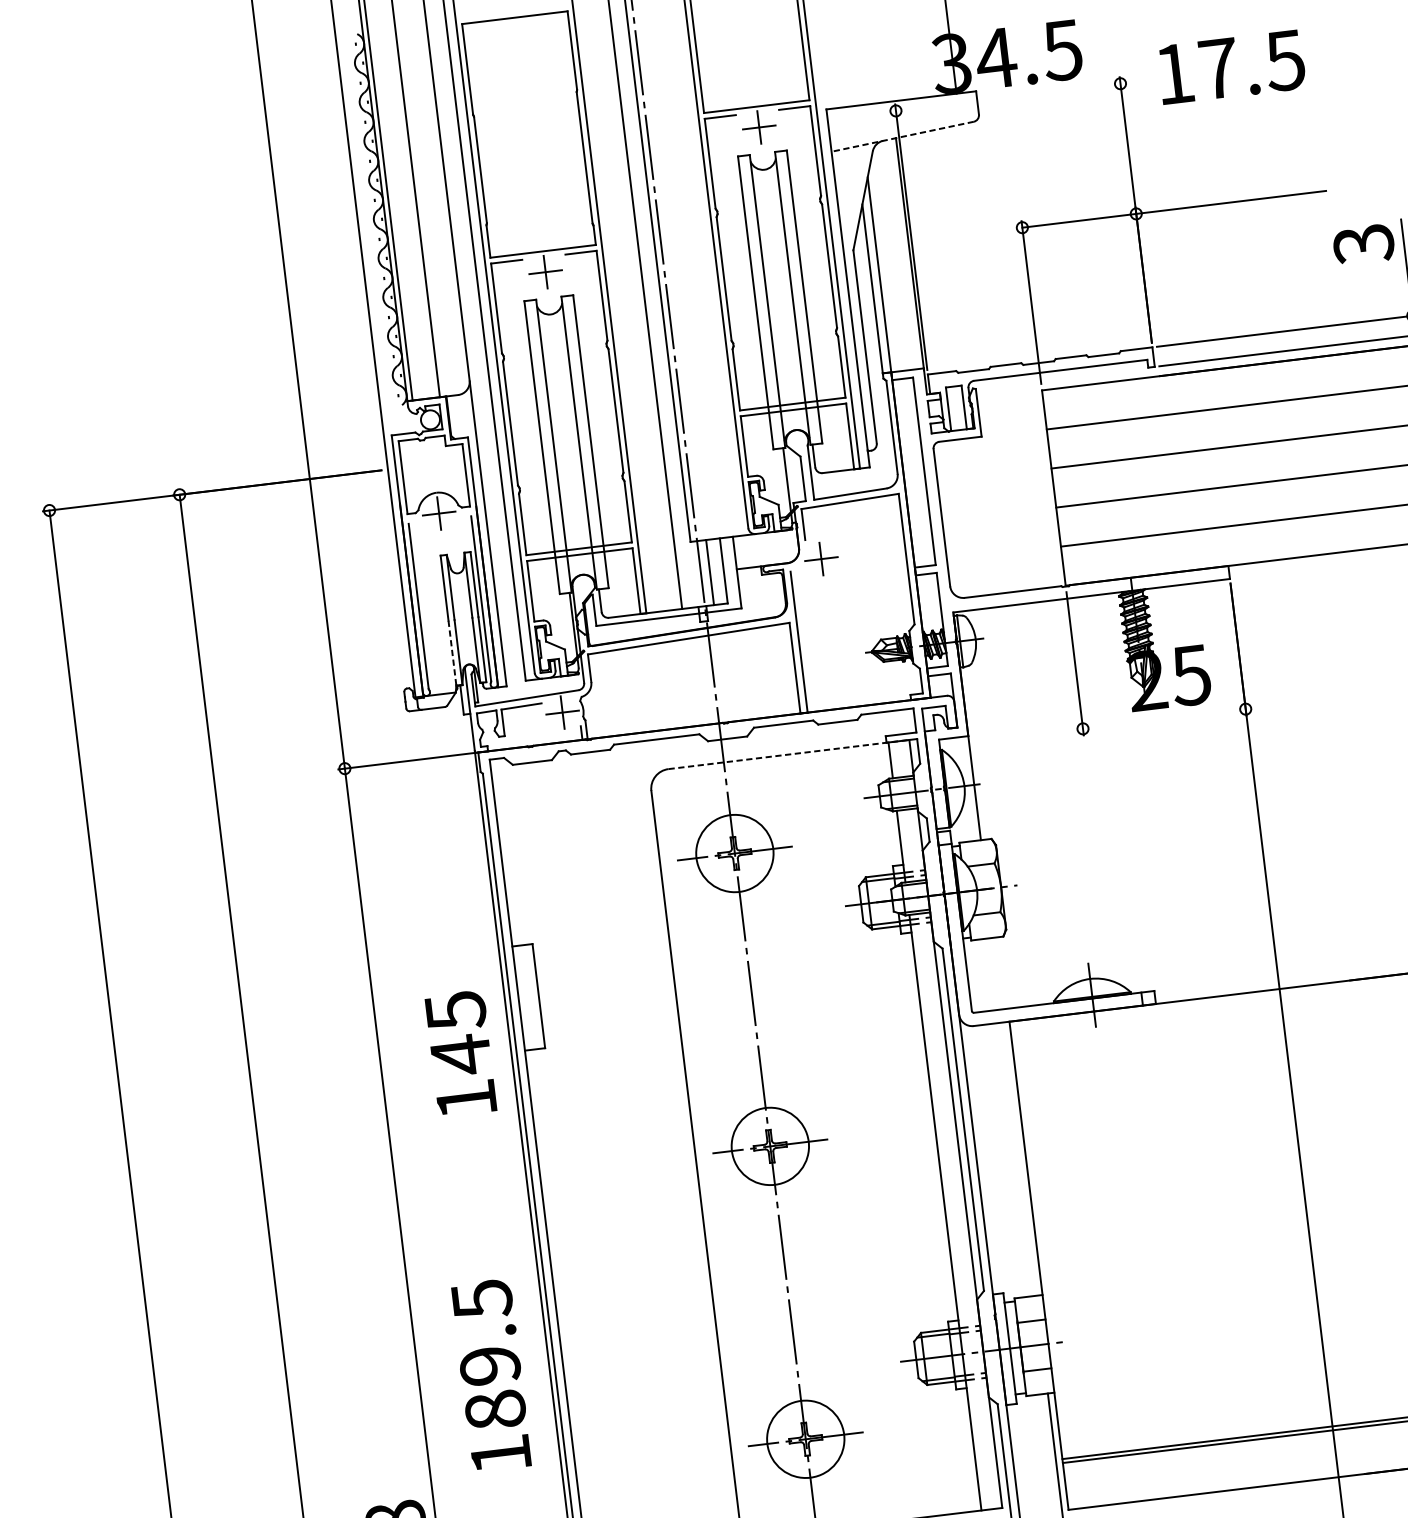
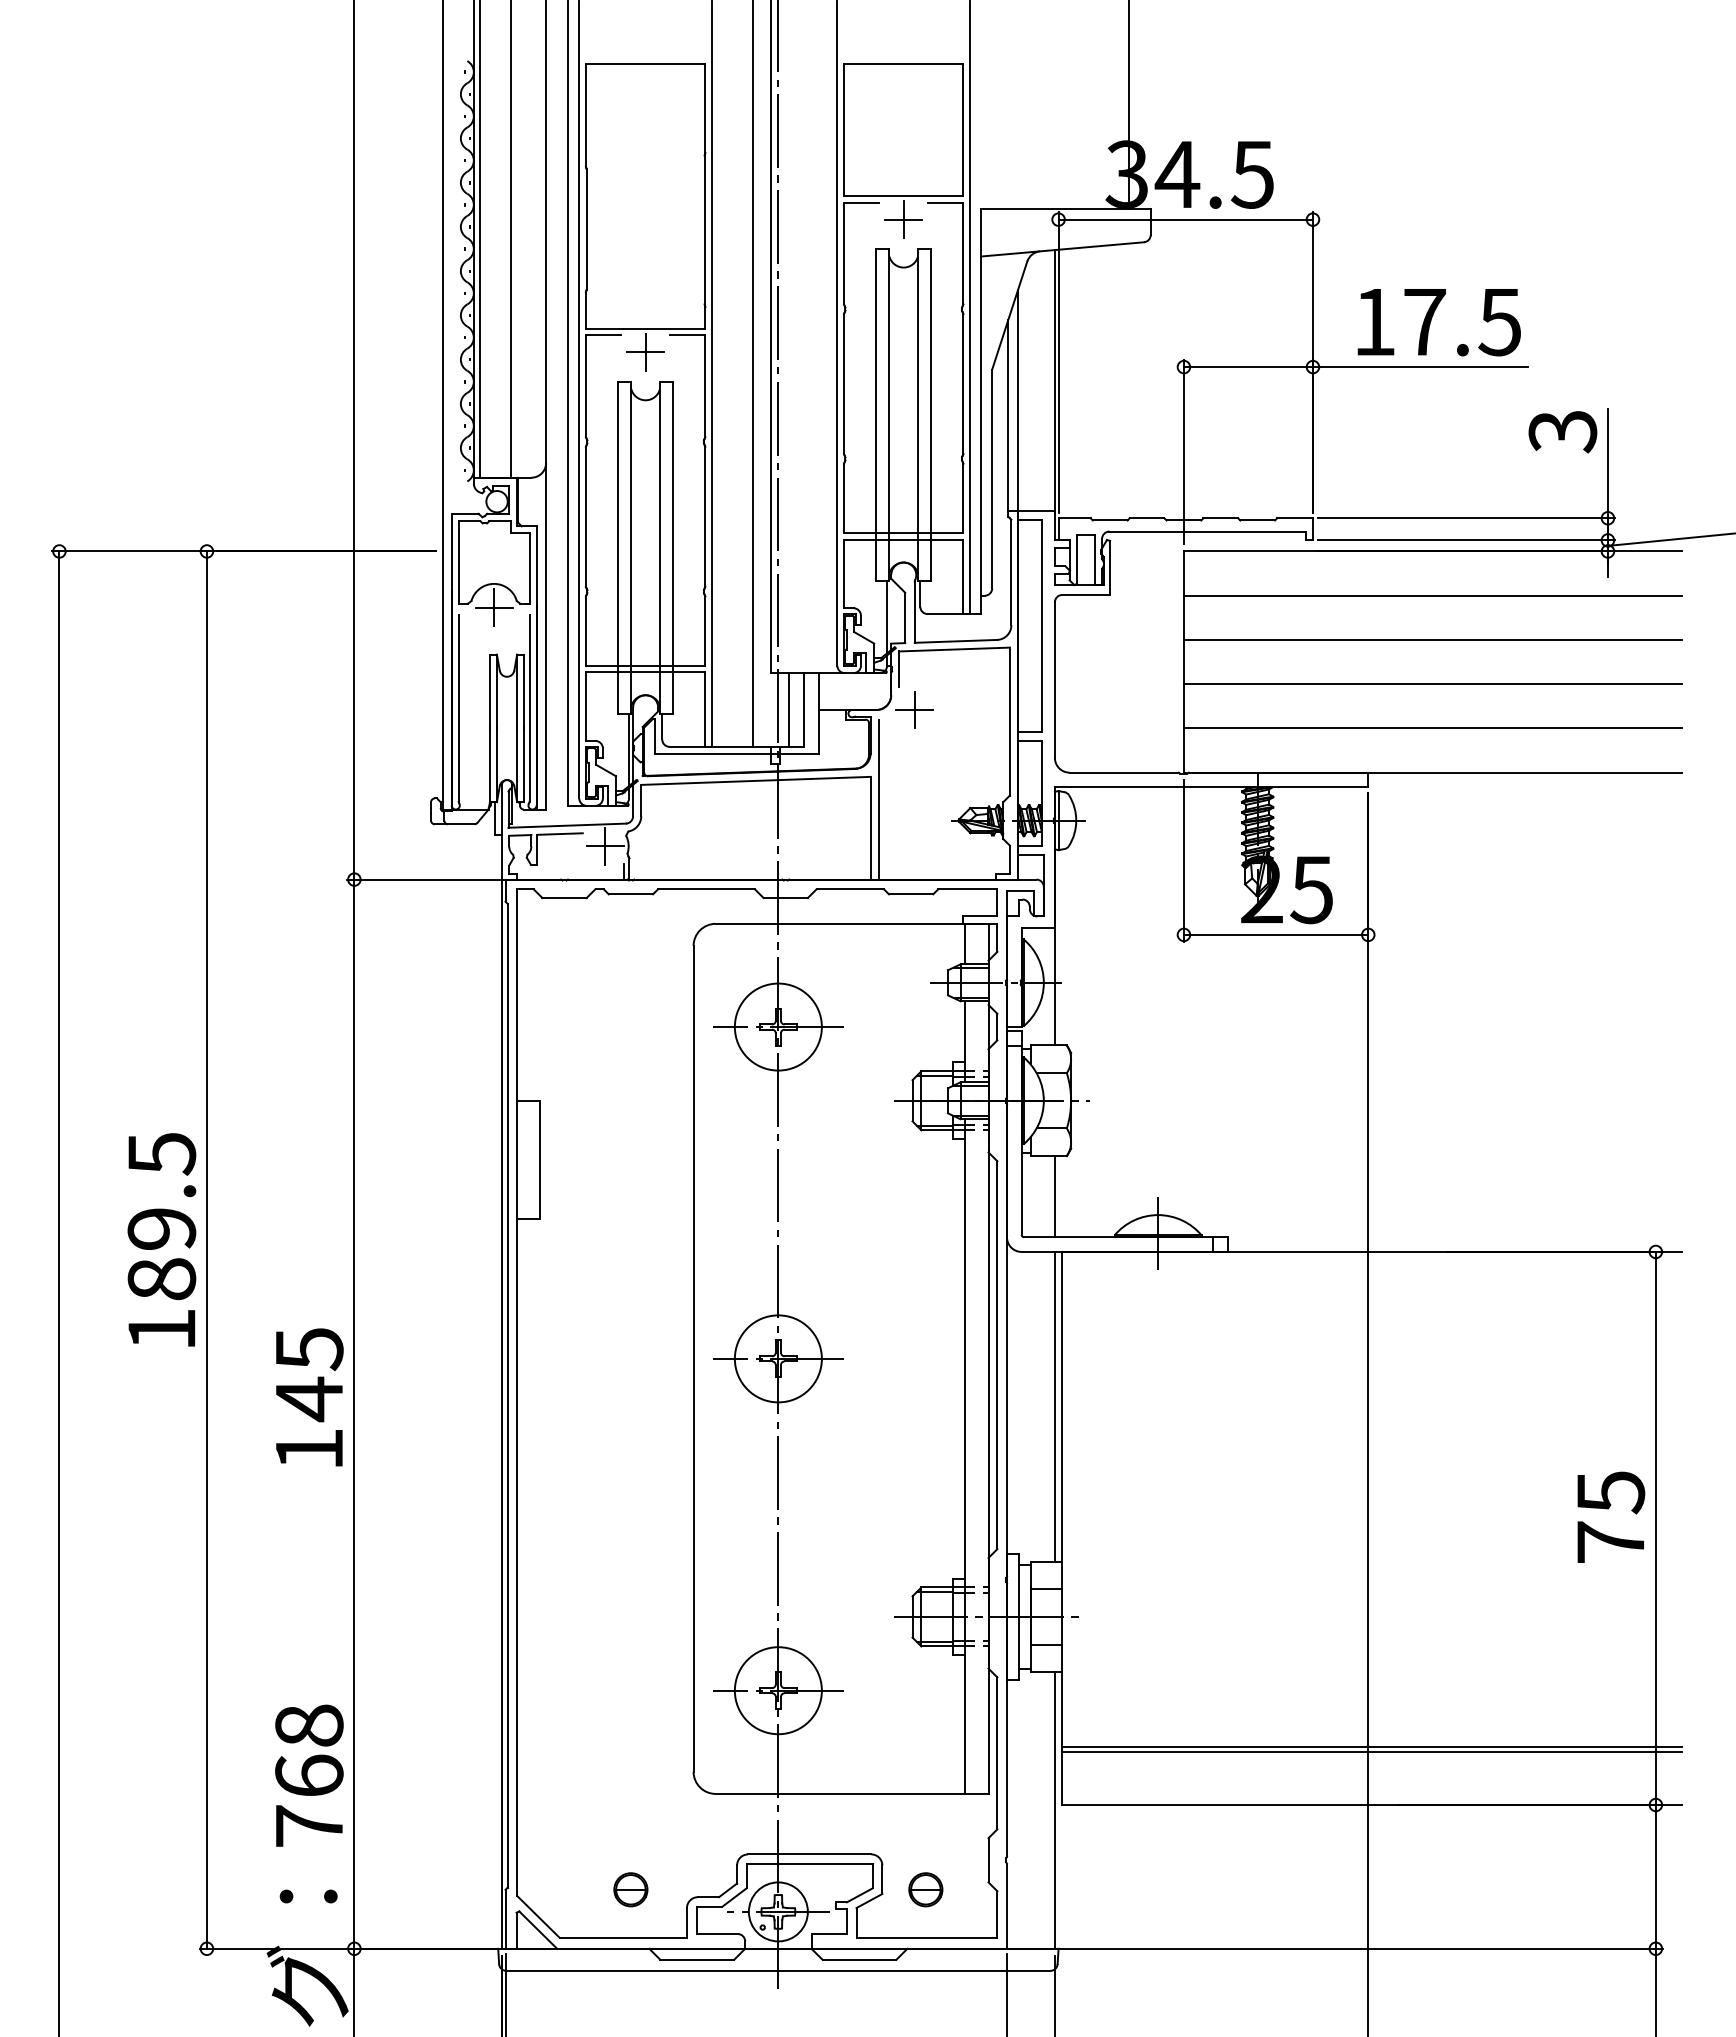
text: (1230, 67) -> (1438, 322), moved
line: (1007, 97) -> (1185, 219), added
line: (902, 136) -> (1062, 249), dashed -> solid
line: (452, 653) -> (490, 765), dashed -> solid
line: (1163, 718) -> (1275, 934), added
line: (789, 754) -> (852, 923), dashed -> solid
line: (996, 973) -> (1054, 1196), added
text: (460, 1053) -> (309, 1397), moved
line: (1019, 1158) -> (1054, 1406), added
text: (490, 1375) -> (161, 1239), moved

